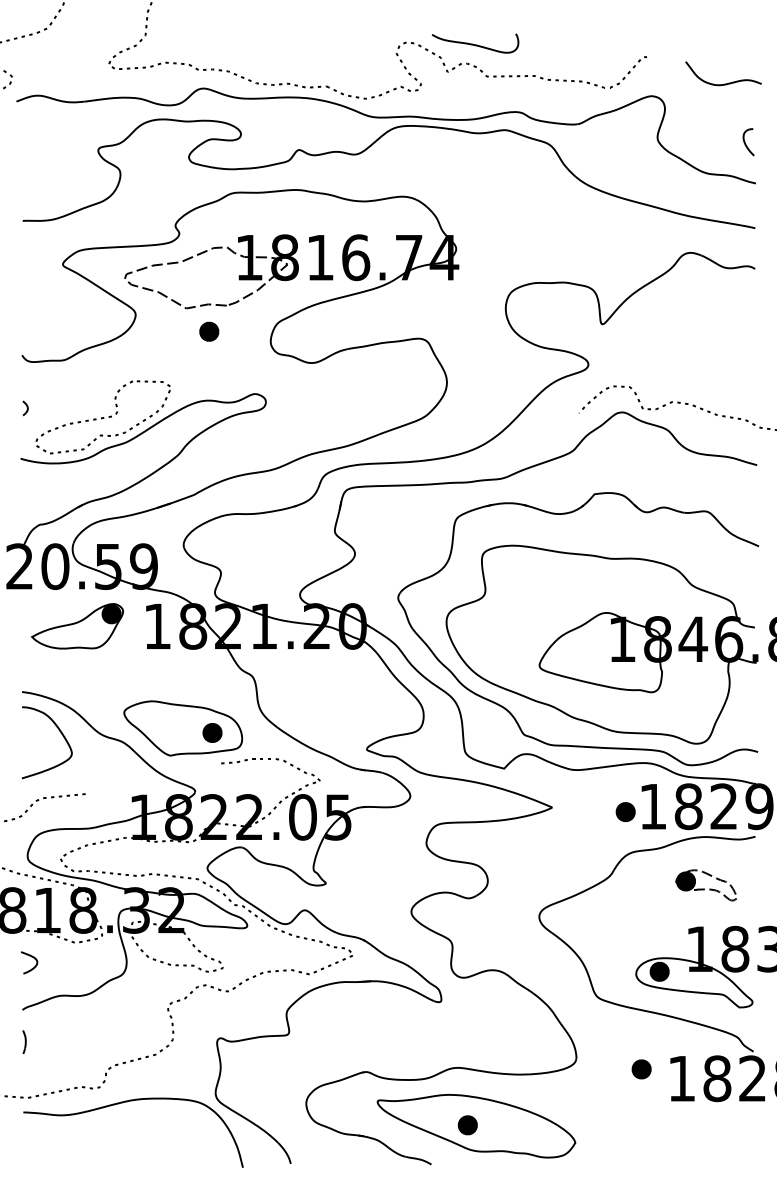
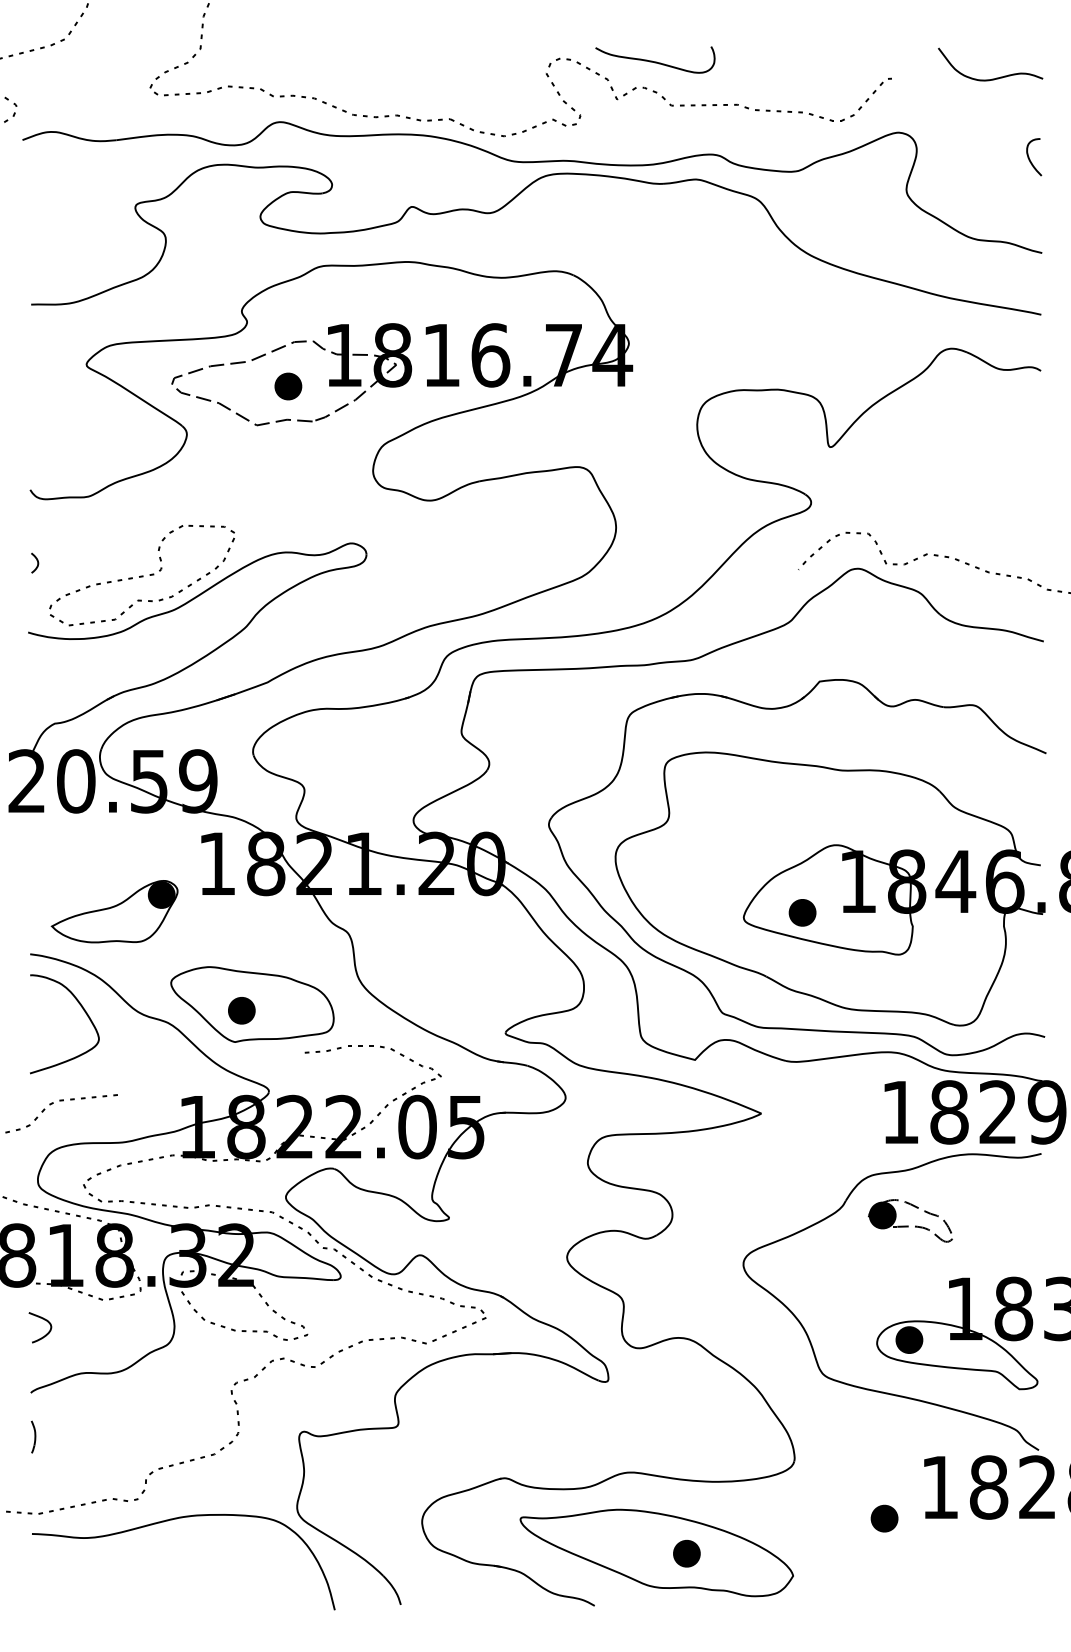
curve: (724, 83) -> (992, 78), moved
curve: (746, 143) -> (1030, 159), moved
part: (209, 331) -> (288, 386), moved
part: (77, 626) -> (114, 911), moved
part: (212, 732) -> (241, 1010), moved
part: (625, 811) -> (802, 912), moved
part: (706, 885) -> (910, 1220), moved
part: (641, 1069) -> (884, 1518), moved
part: (467, 1125) -> (686, 1553), moved

